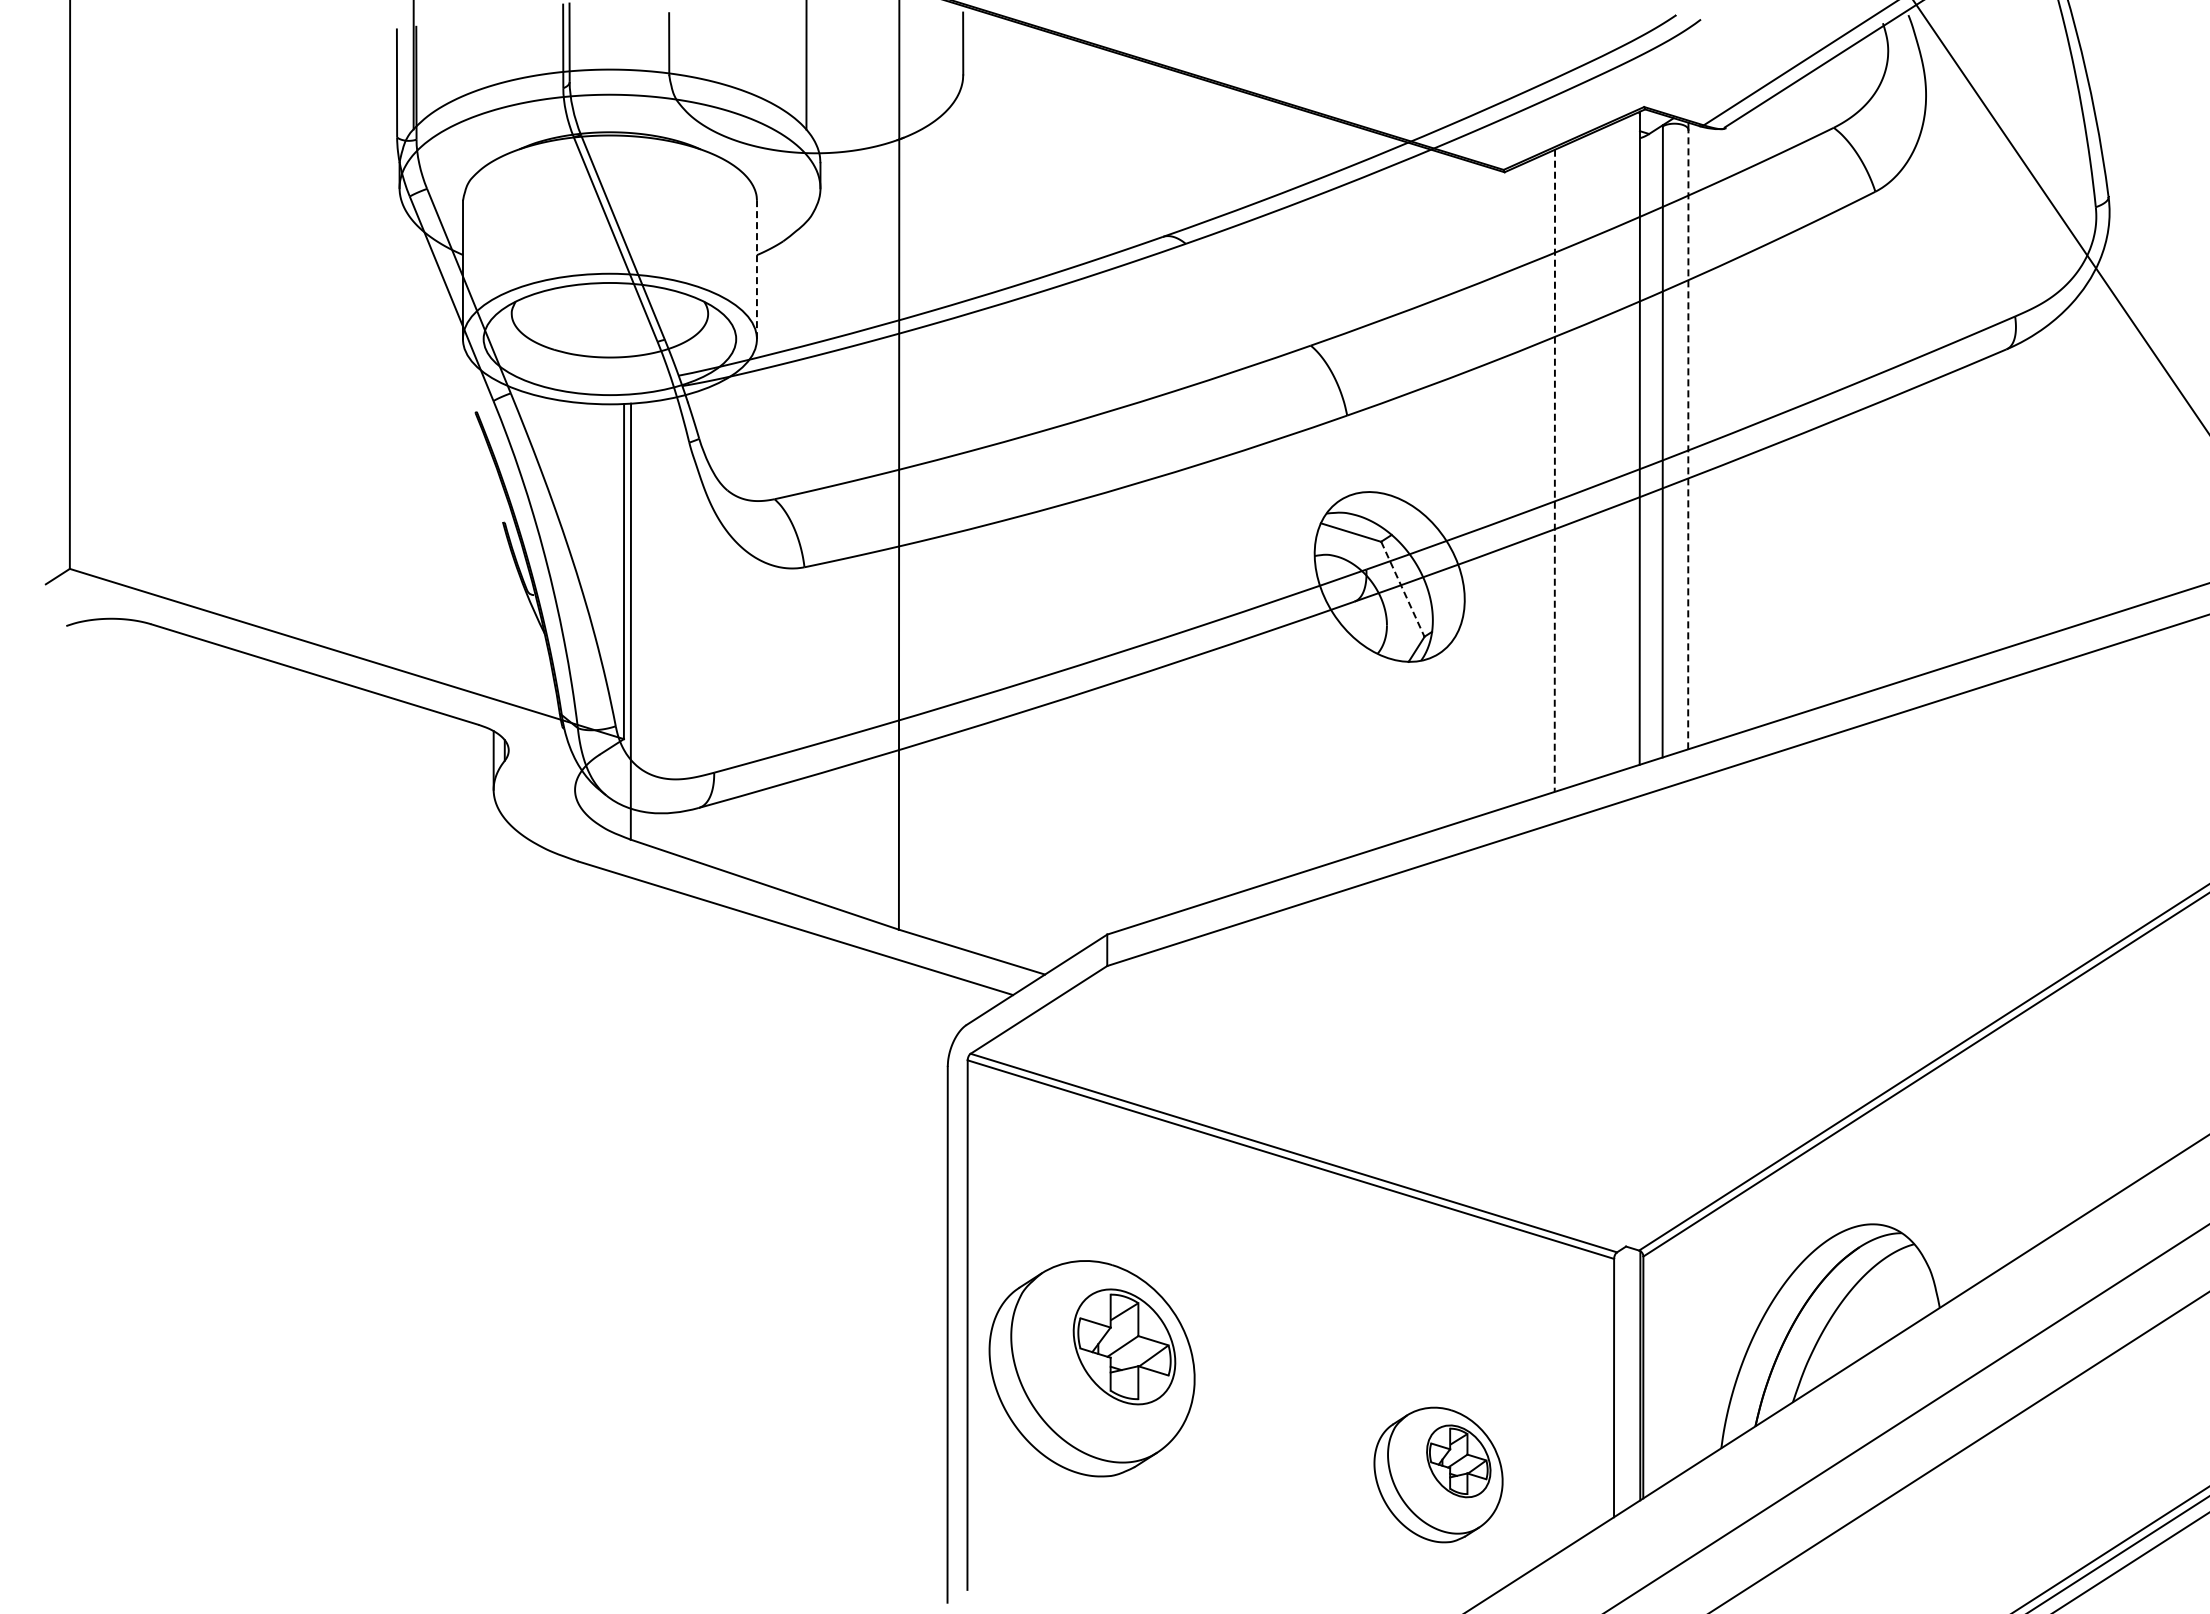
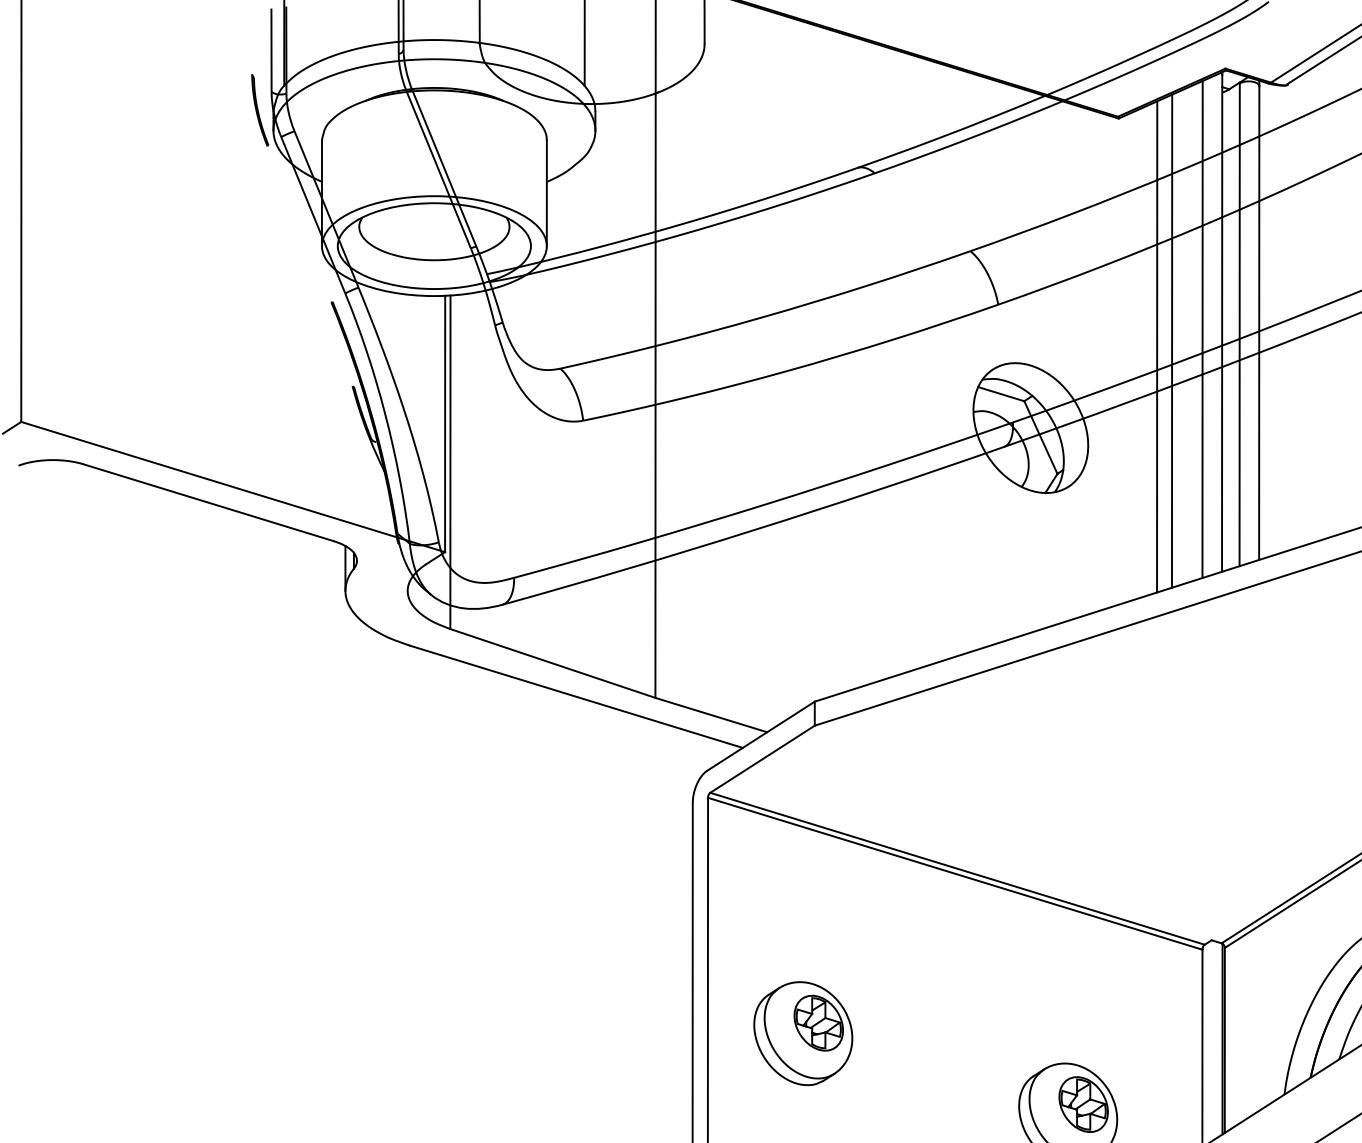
part: (381, 161) -> (259, 110), added
line: (756, 269) -> (546, 192), dashed -> solid
line: (1688, 439) -> (1259, 322), dashed -> solid
line: (1614, 447) -> (1202, 329), added
line: (1574, 463) -> (1172, 341), added
line: (1554, 471) -> (1156, 347), dashed -> solid
line: (1403, 589) -> (1041, 437), dashed -> solid
part: (1092, 1368) -> (803, 1033), size x0.62

